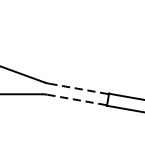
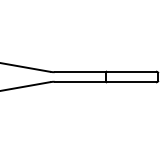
line: (77, 89) -> (79, 72), dashed -> solid
line: (77, 99) -> (80, 81), dashed -> solid

